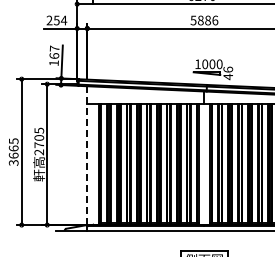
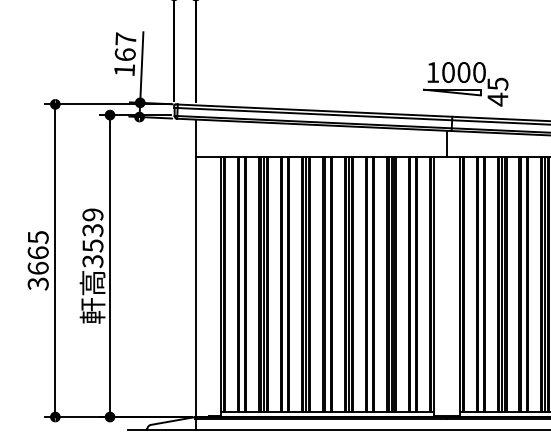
text: (228, 69) -> (498, 83), 46 -> 45
text: (39, 141) -> (93, 237), 2705 -> 3539
line: (87, 156) -> (196, 270), dashed -> solid

